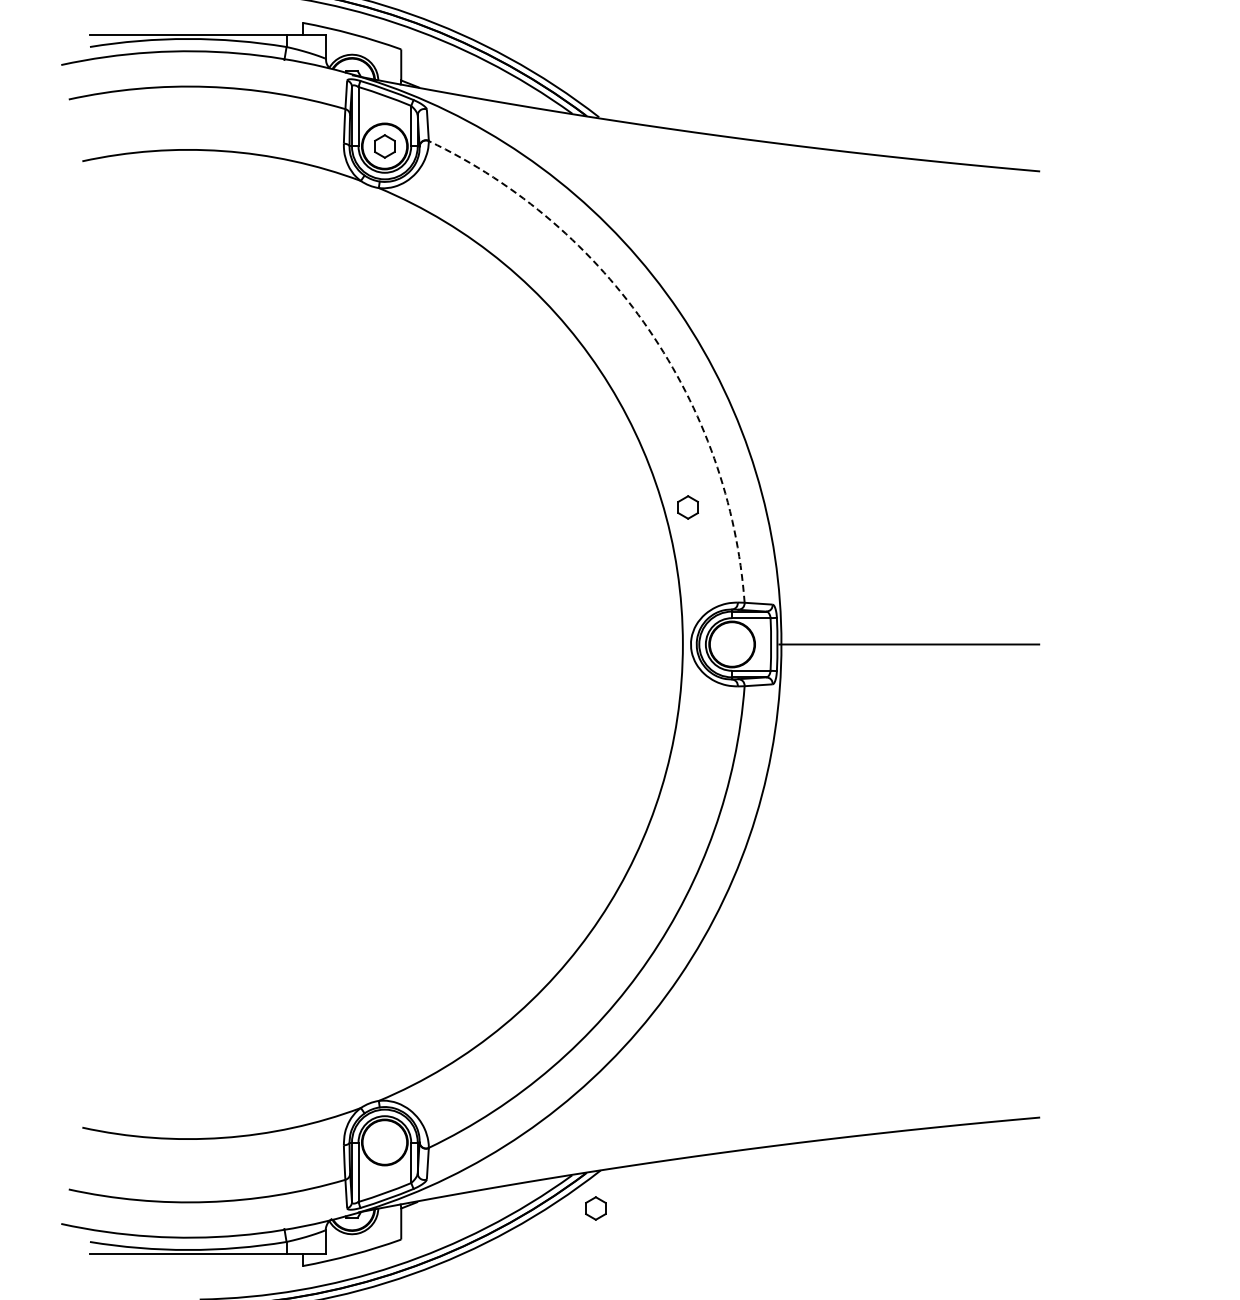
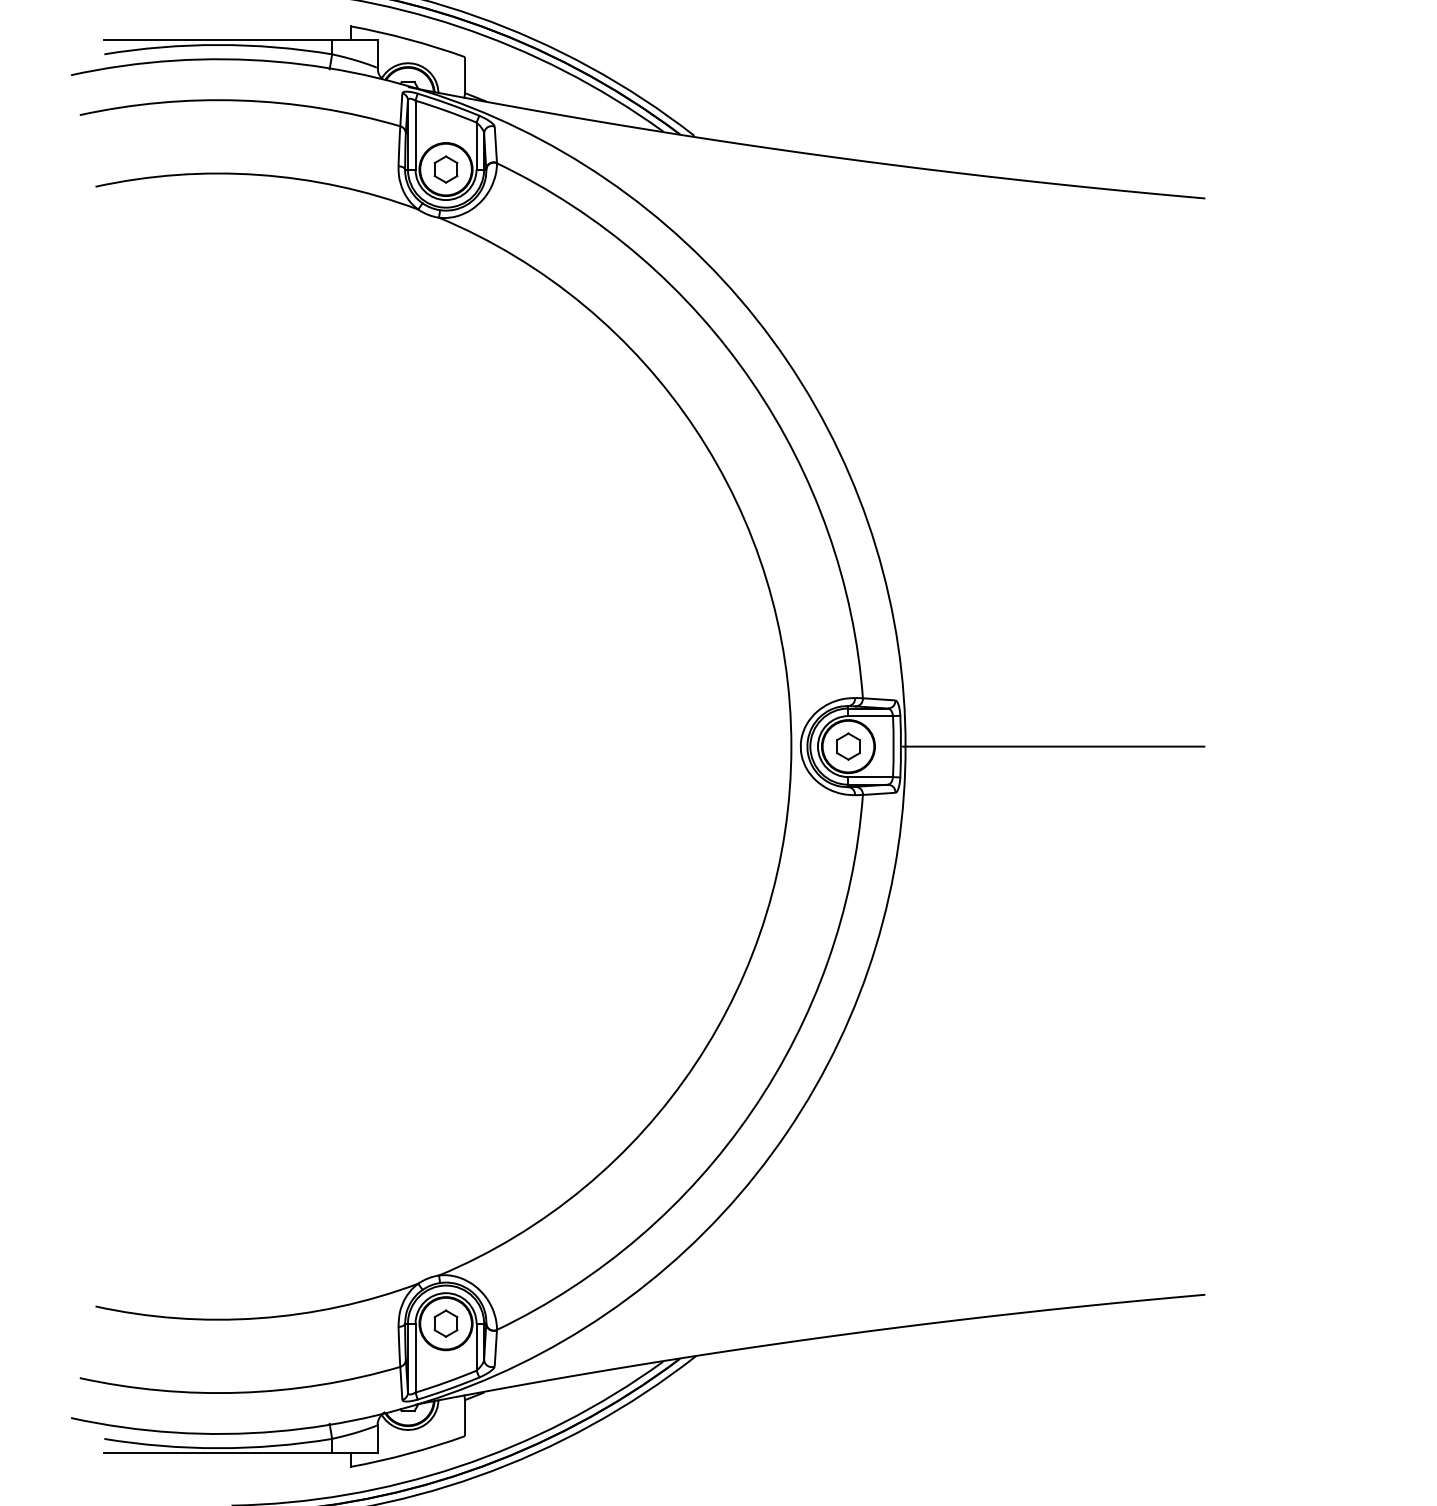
arc: (648, 329) -> (751, 381), dashed -> solid
part: (687, 507) -> (847, 746), moved
part: (595, 1208) -> (445, 1323), moved

